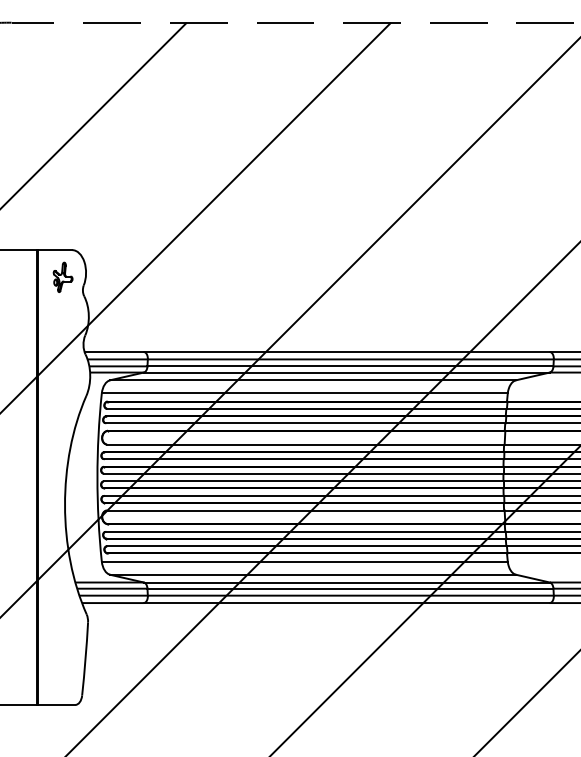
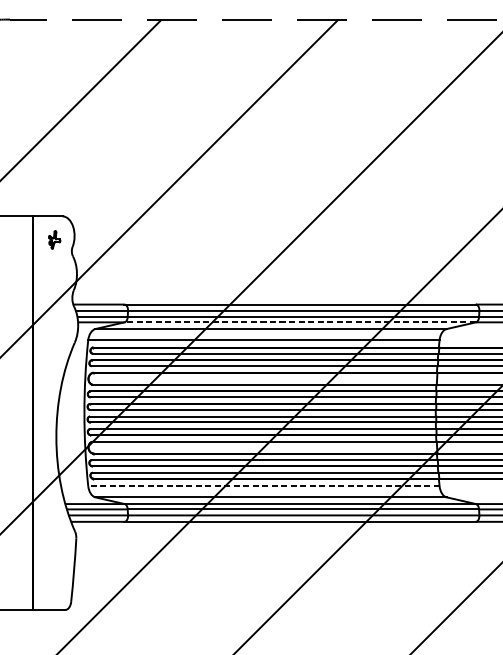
part: (62, 276) -> (54, 239), size x0.7
line: (346, 372) -> (299, 322), solid -> dashed
line: (304, 561) -> (263, 485), solid -> dashed

